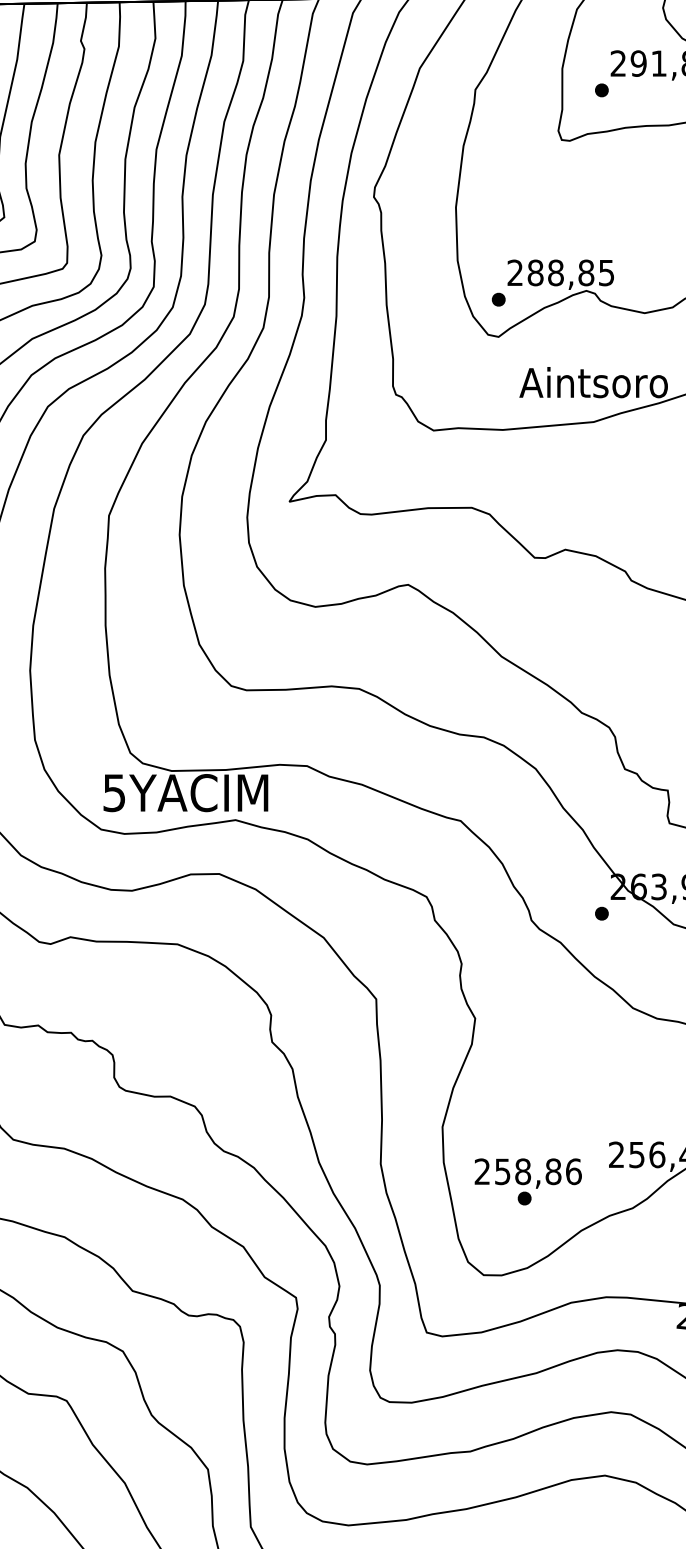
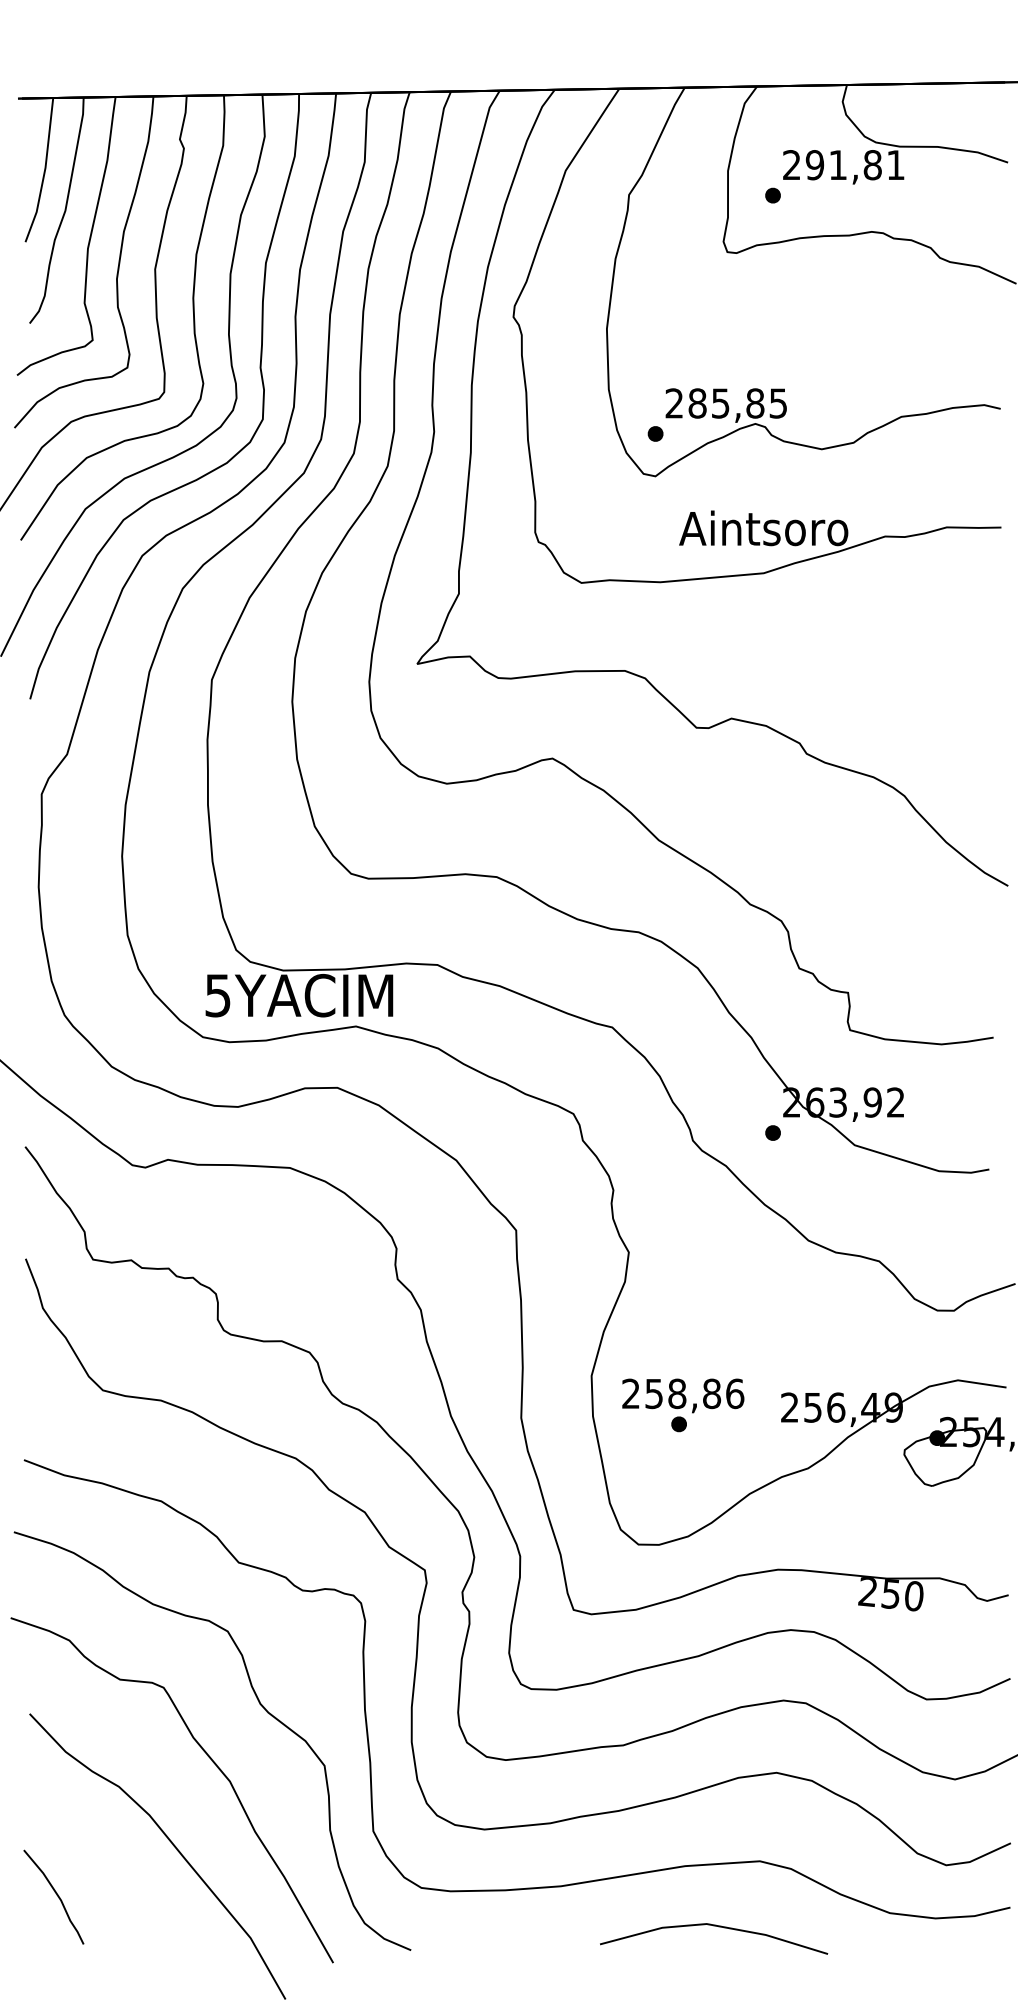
text: (555, 272) -> (720, 403), 288,85 -> 285,85
text: (528, 1181) -> (683, 1405), moved

